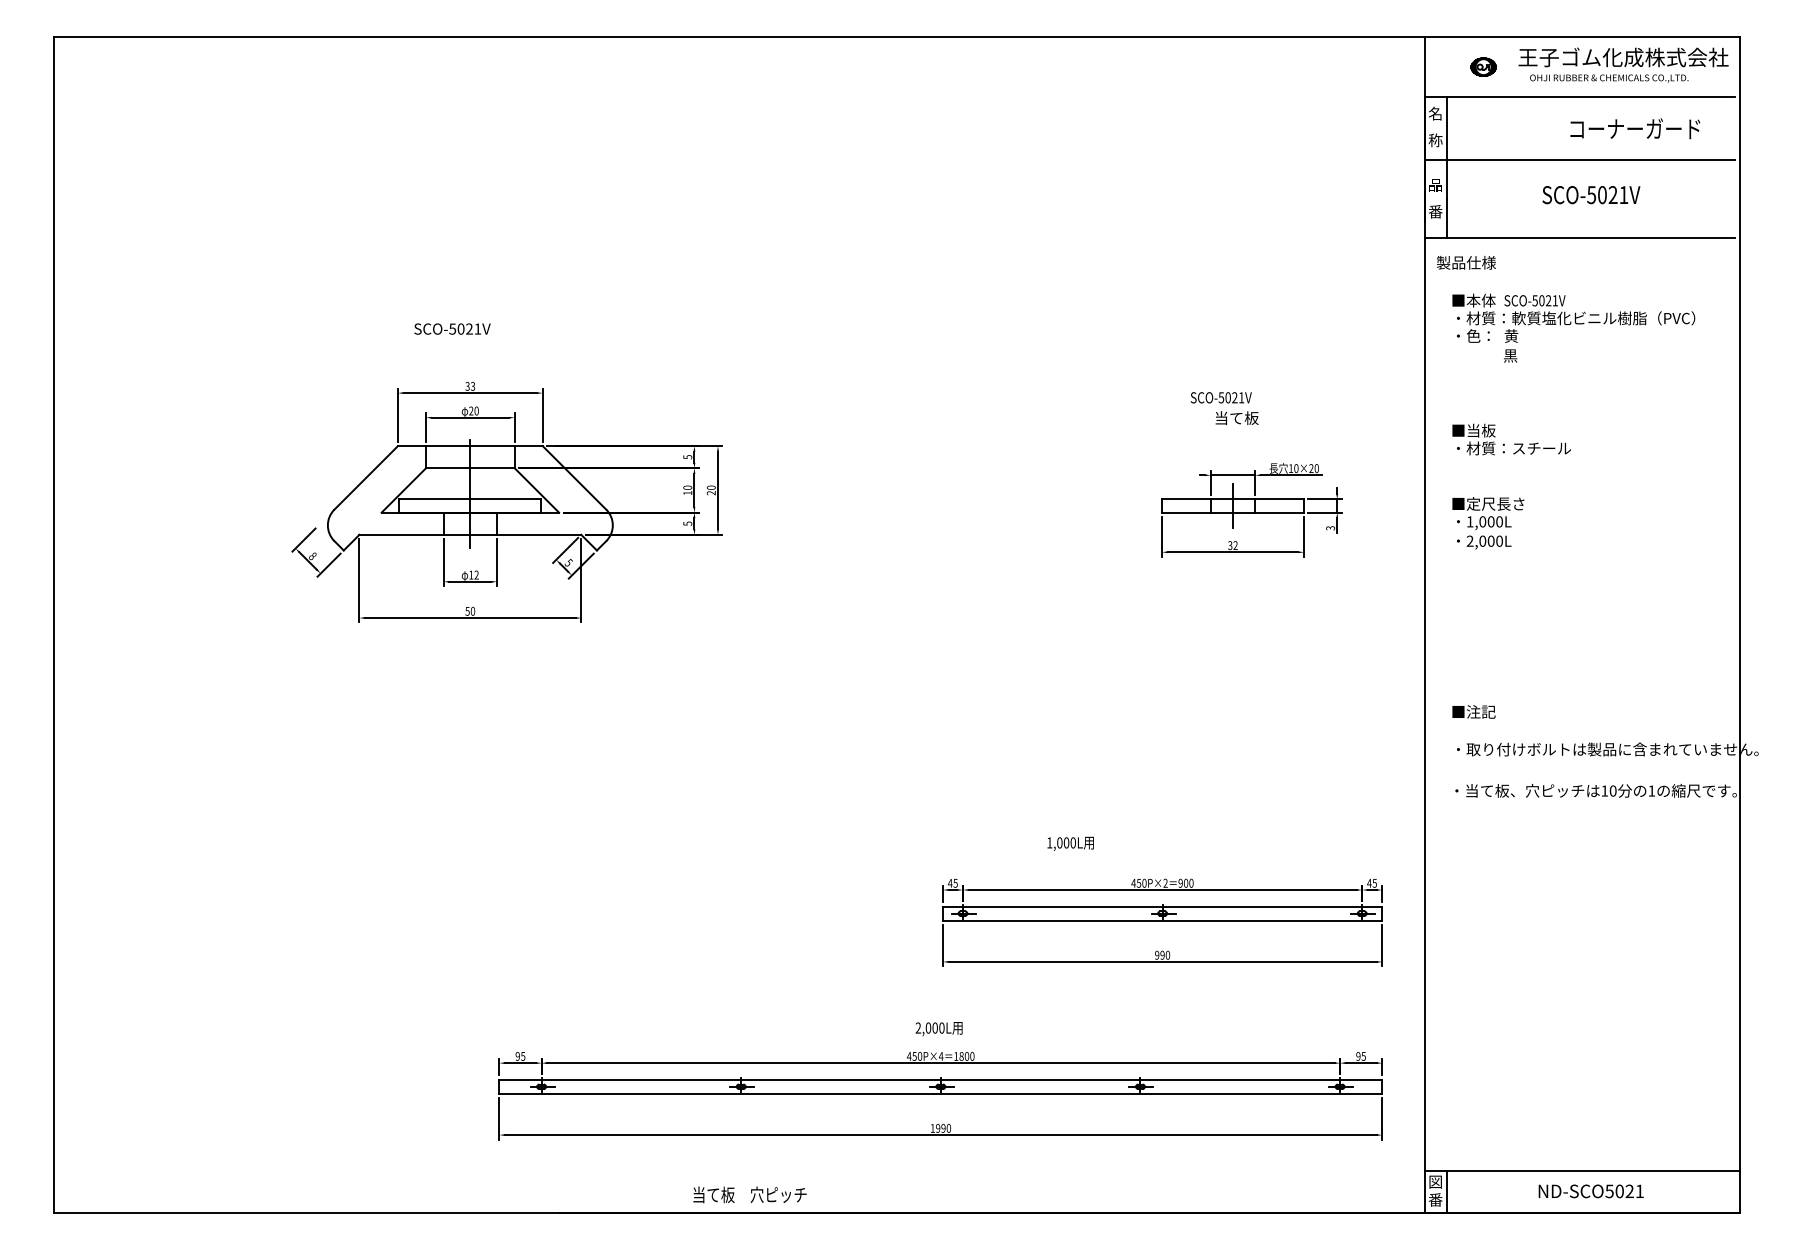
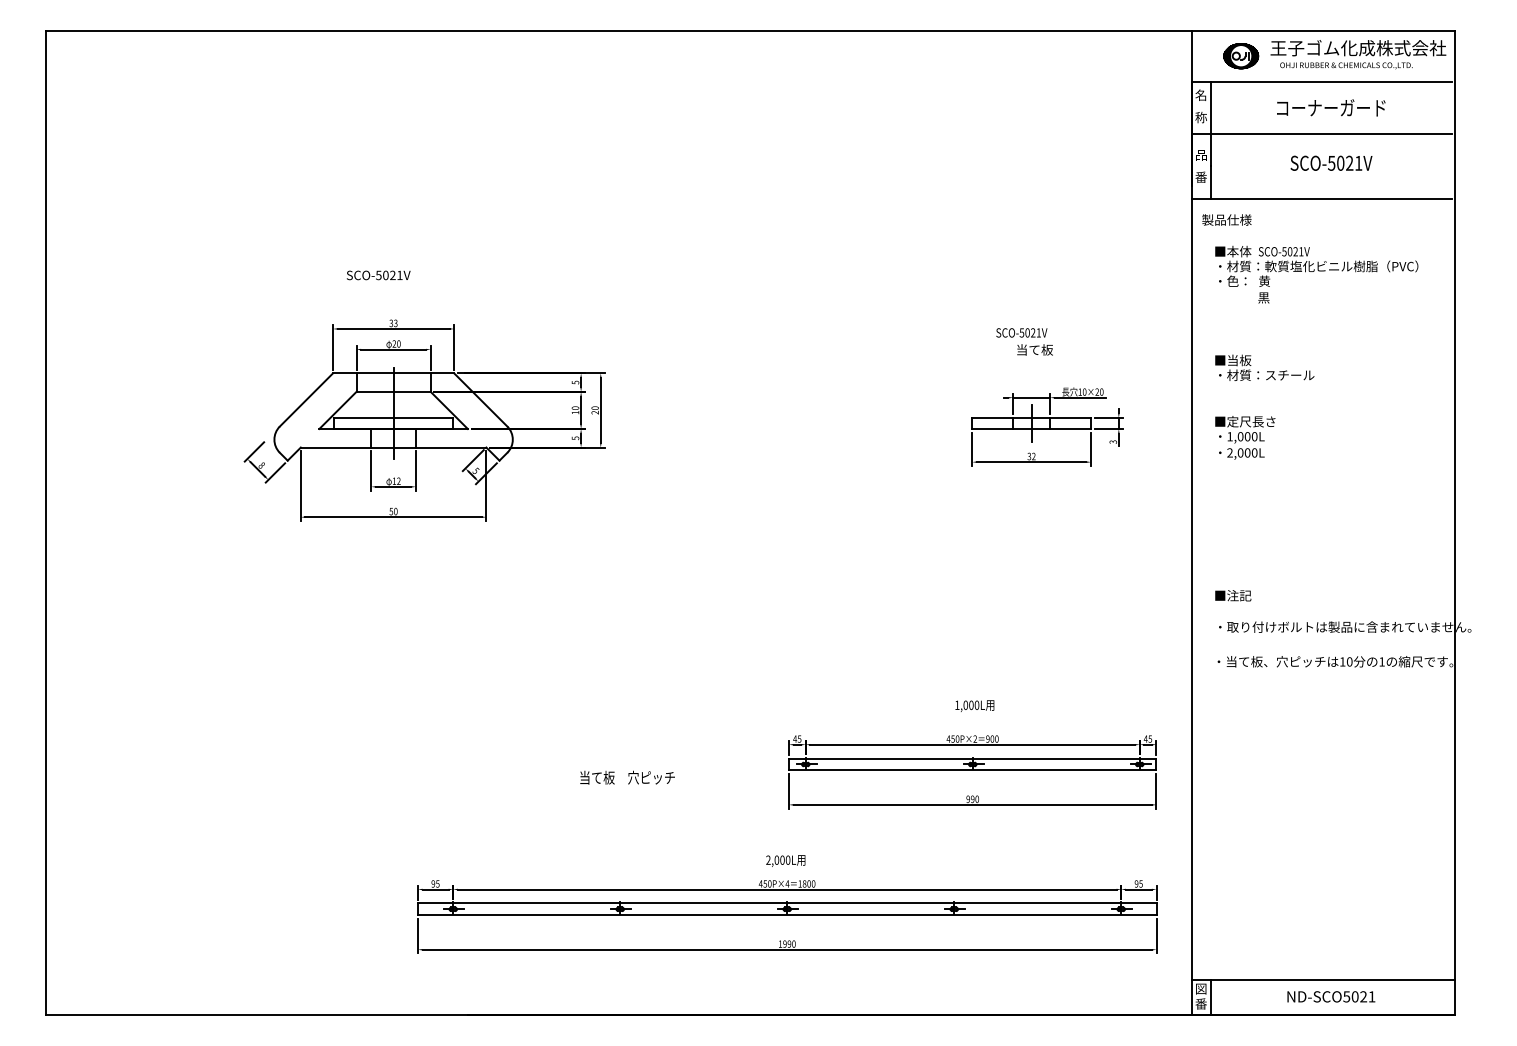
part: (1483, 67) -> (1241, 56), size x1.67
text: (1635, 128) -> (1331, 107), moved
text: (1070, 843) -> (974, 705), moved
text: (749, 1194) -> (627, 777), moved

